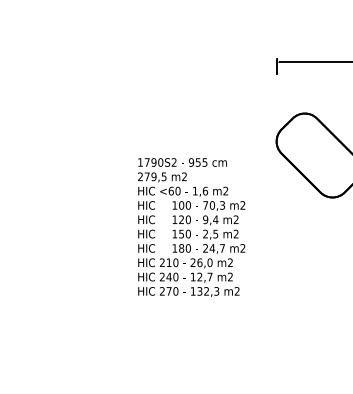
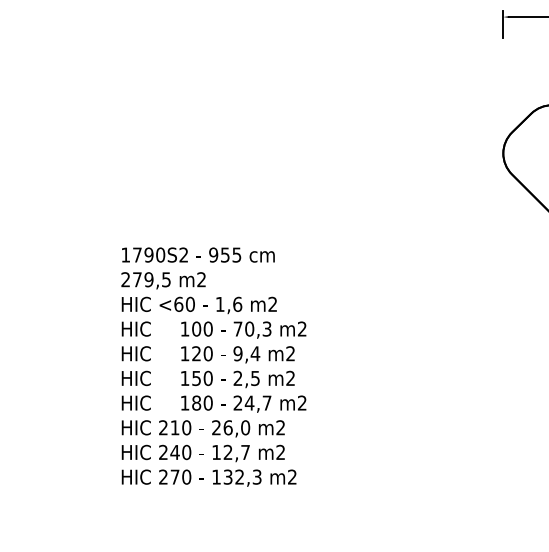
text: (191, 227) -> (213, 367), moved

